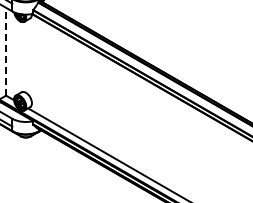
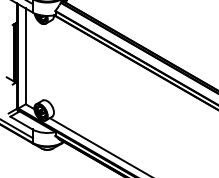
line: (6, 51) -> (26, 56), dashed -> solid

